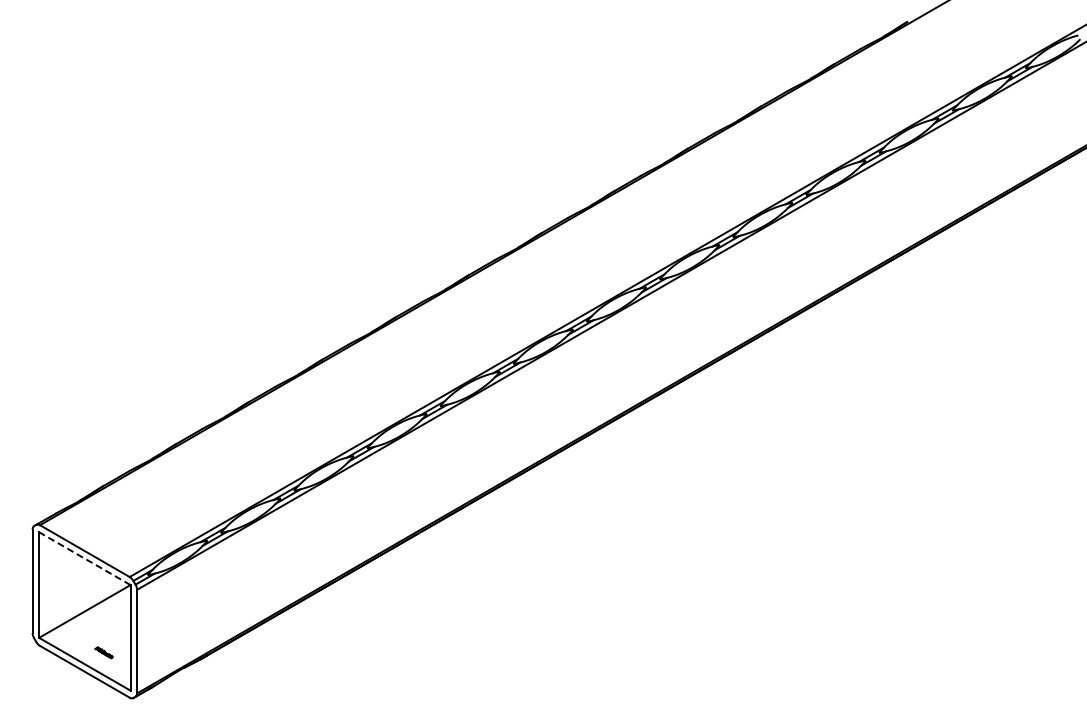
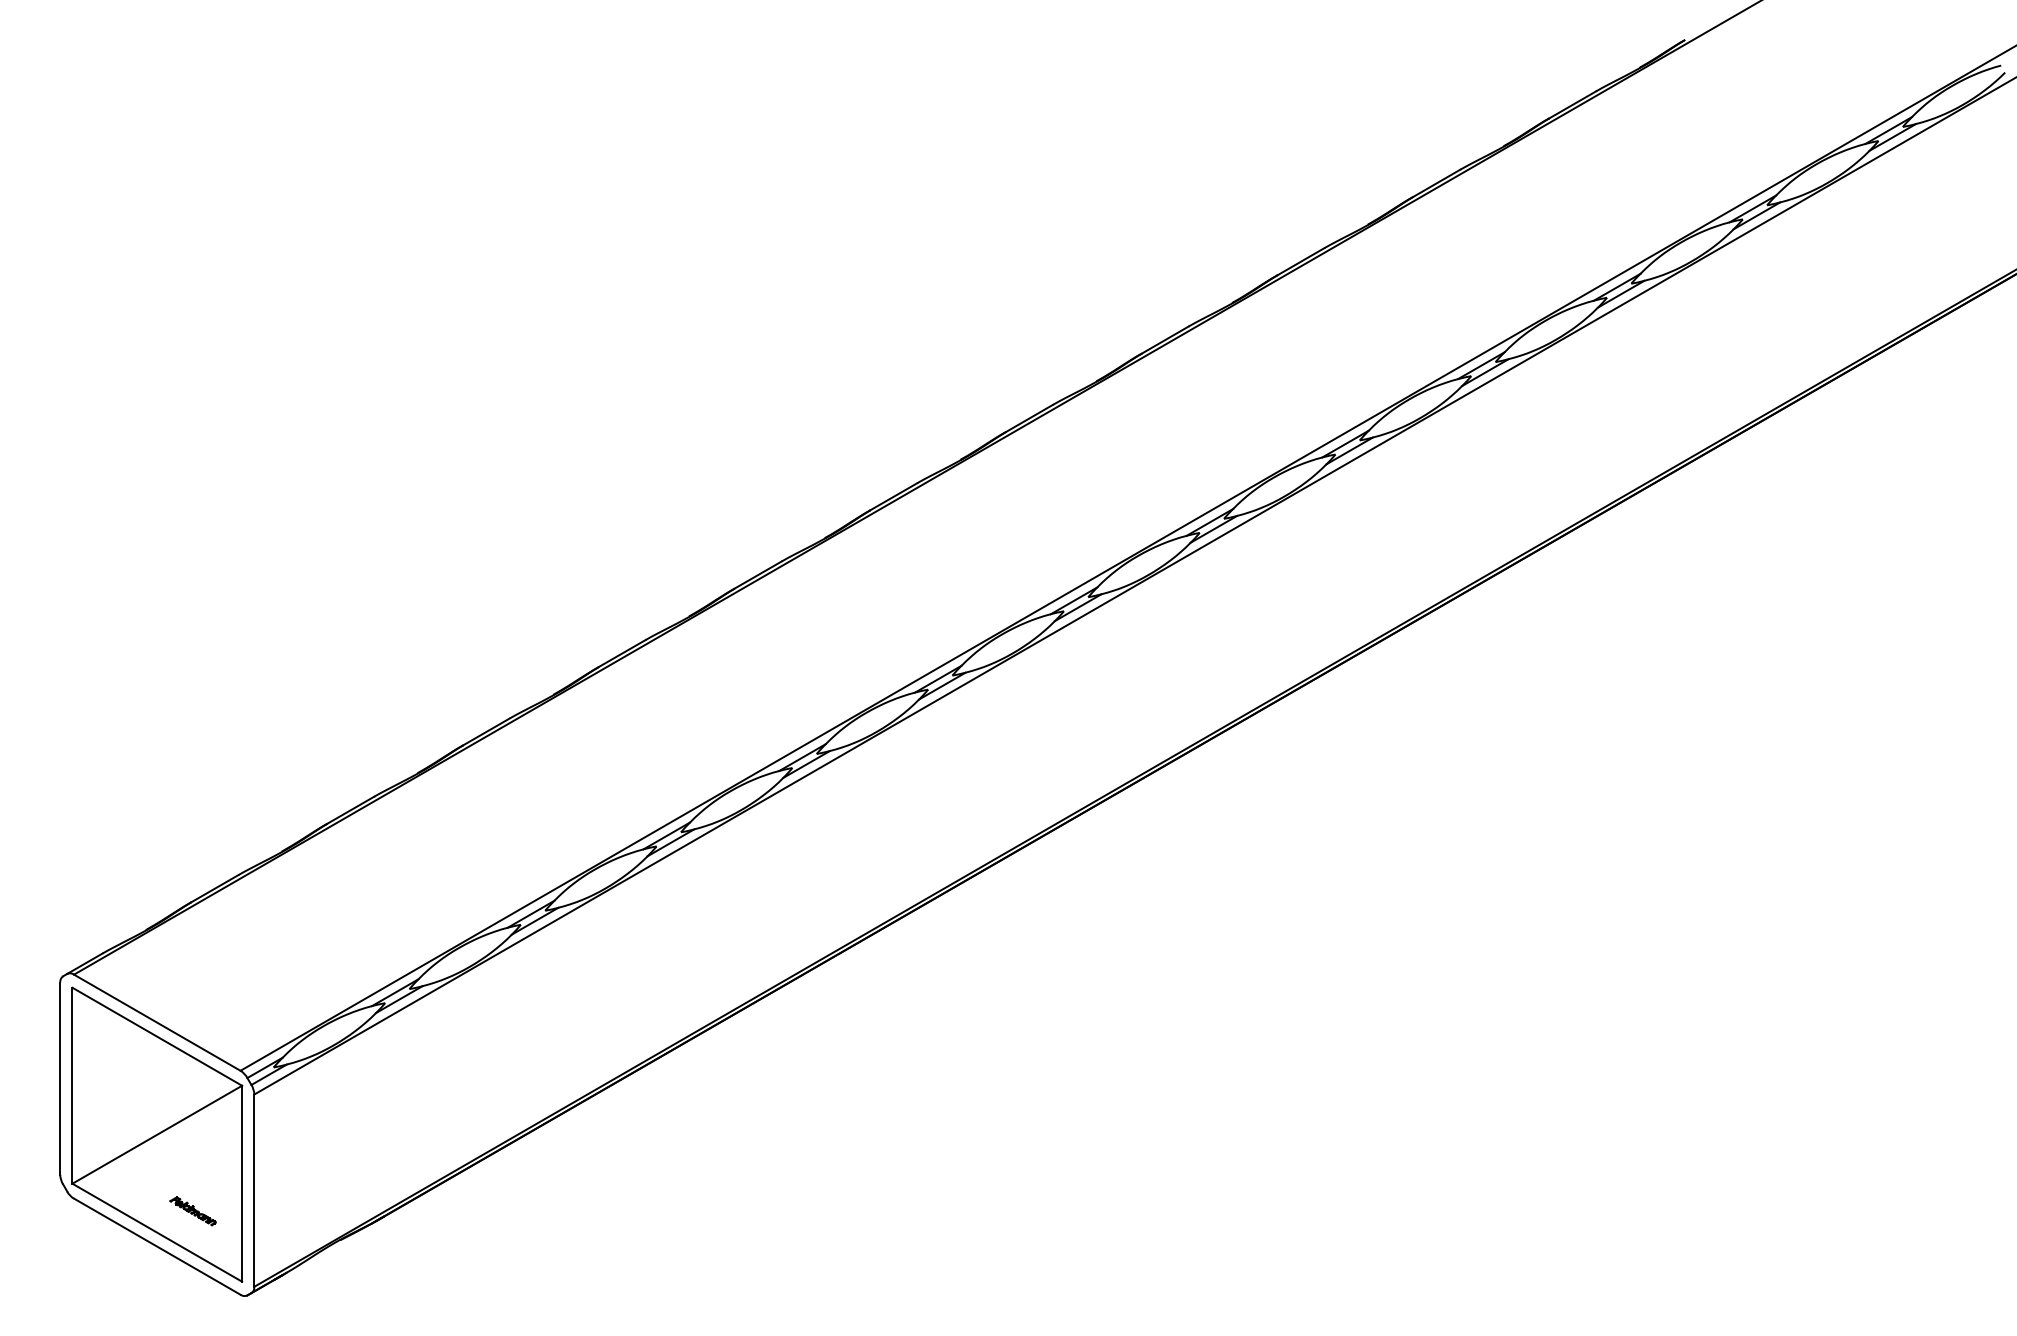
line: (84, 558) -> (156, 1036), dashed -> solid
part: (103, 652) -> (191, 1210), size x1.43

